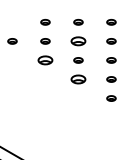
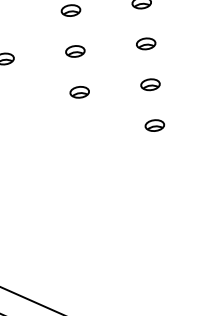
part: (78, 41) -> (146, 44), size x0.62
part: (45, 60) -> (79, 92), size x0.62
part: (78, 79) -> (154, 125), size x0.62

